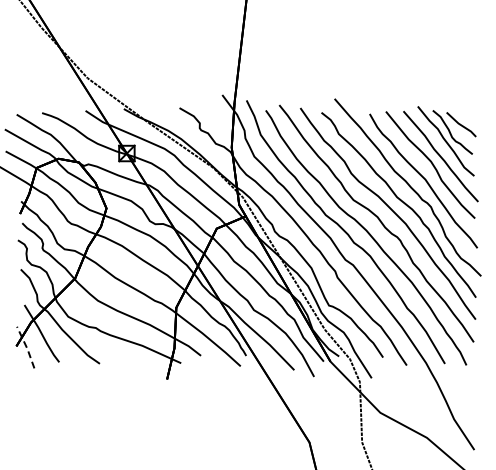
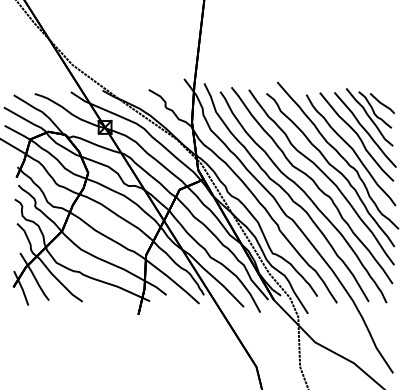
line: (26, 347) -> (21, 288), dashed -> solid

